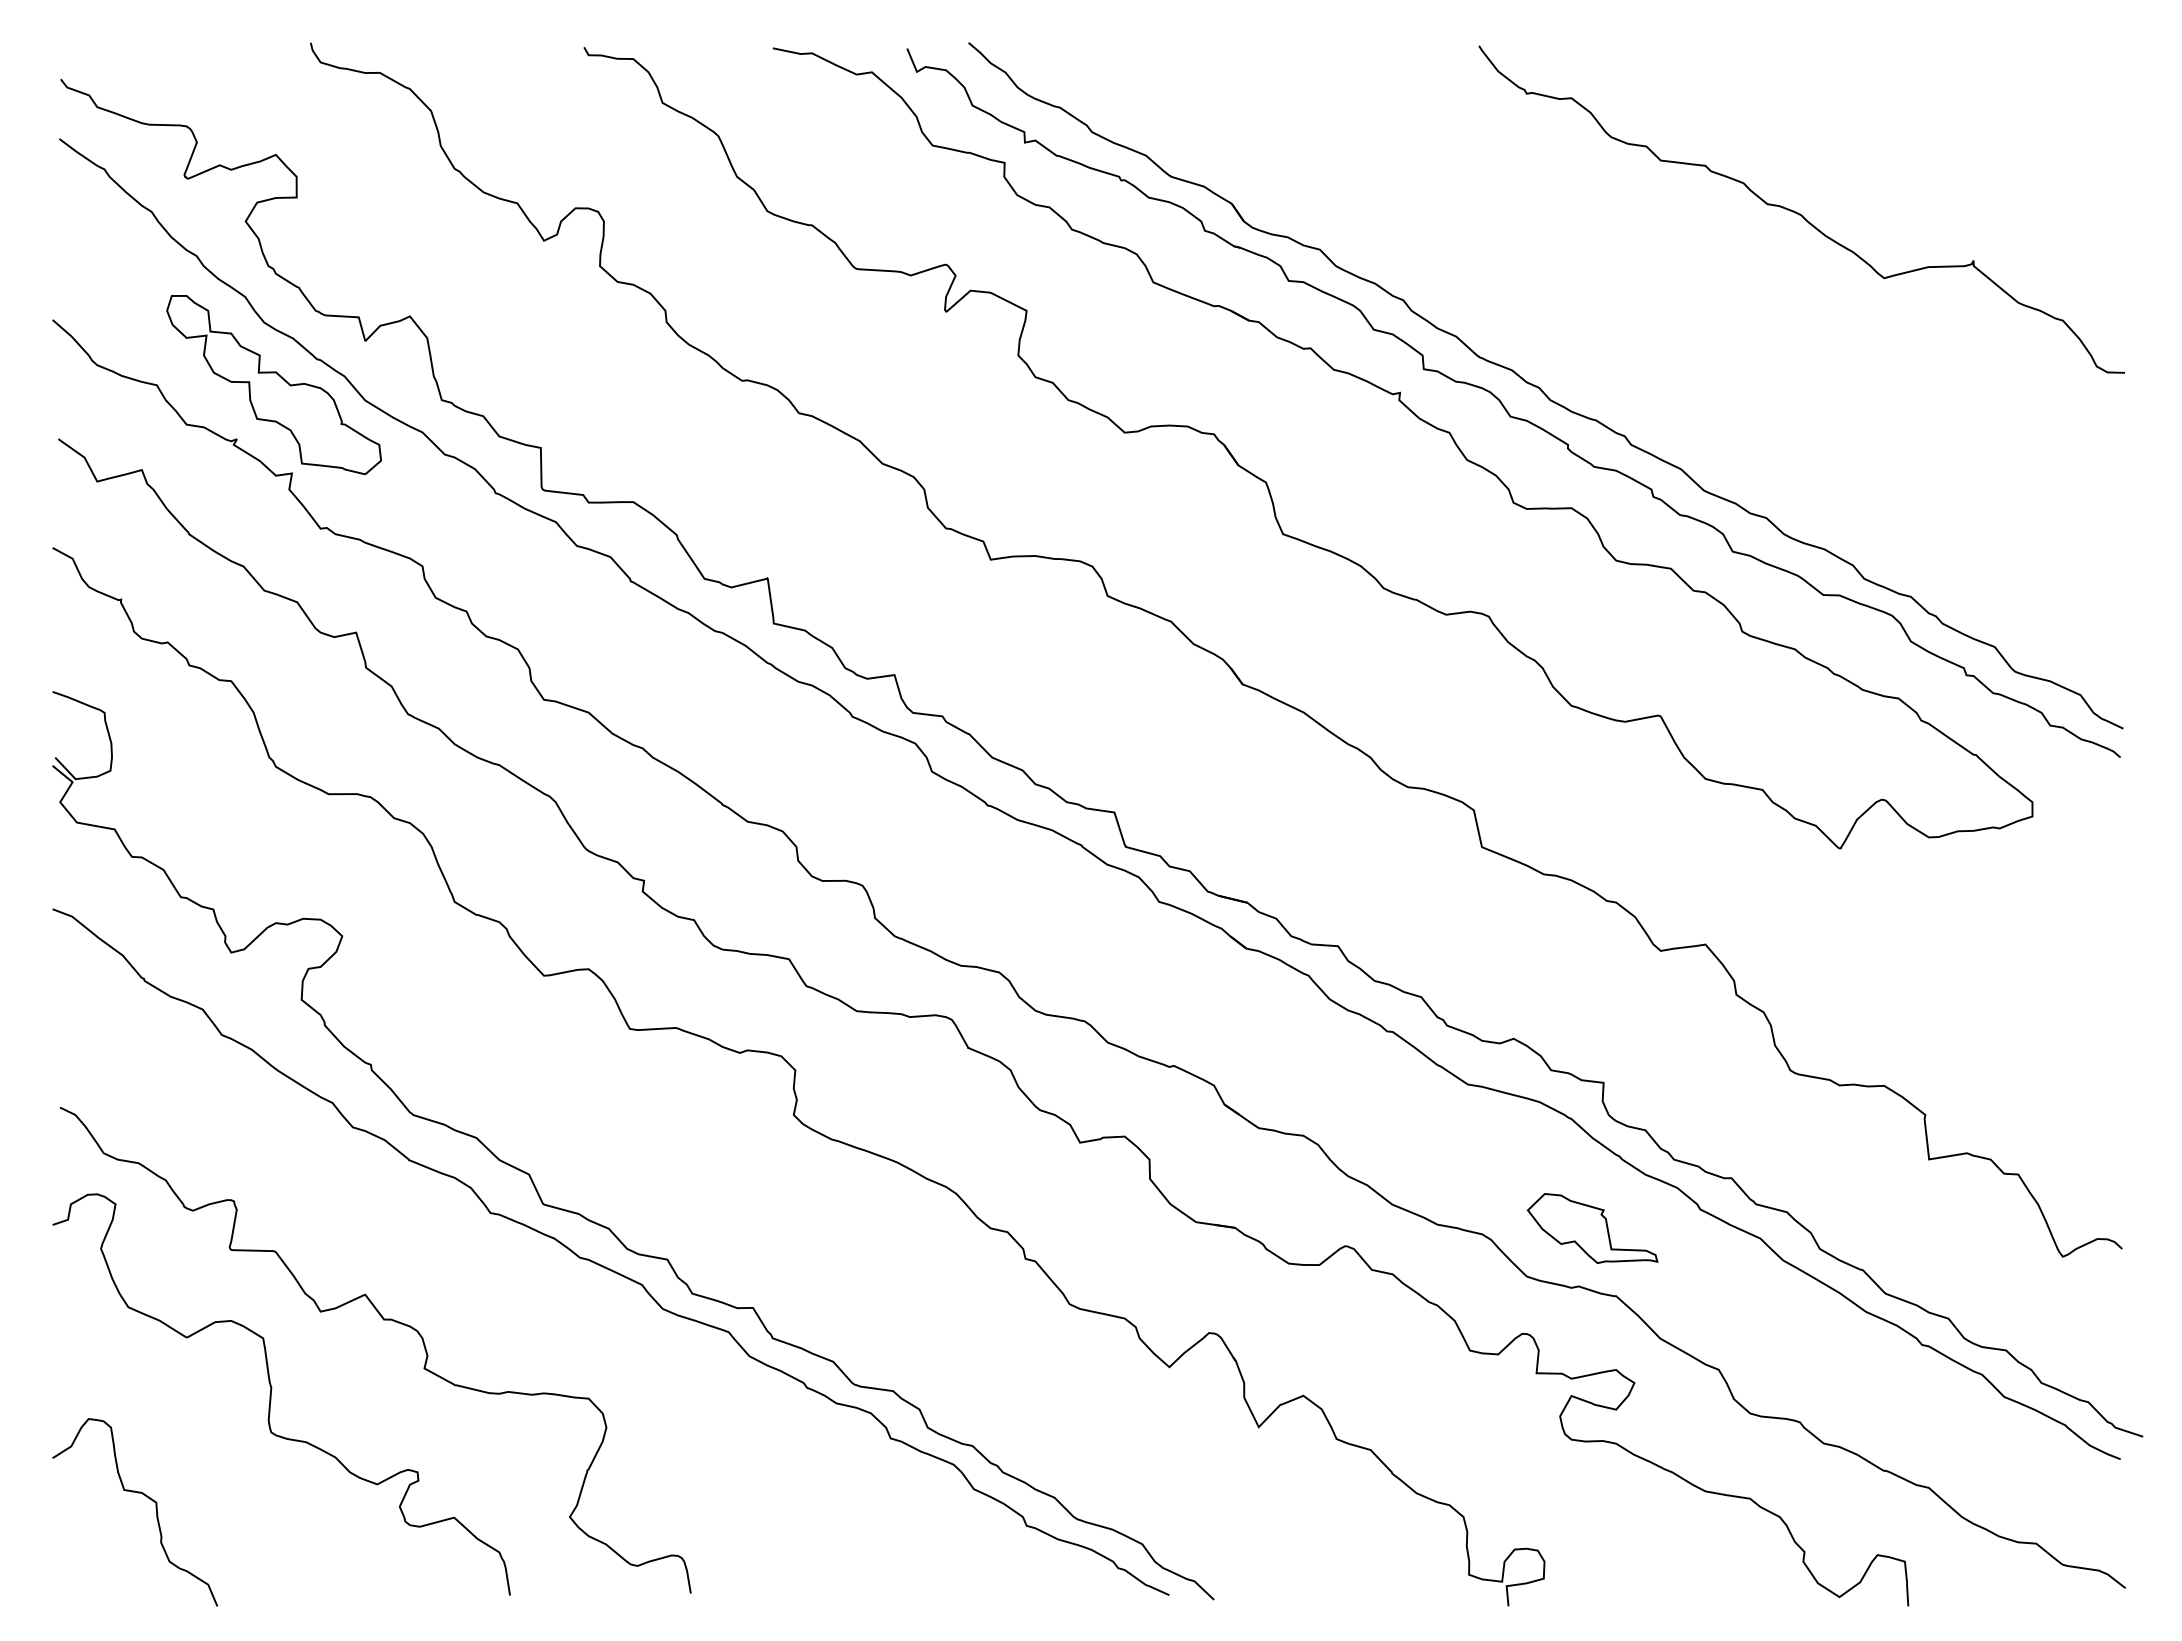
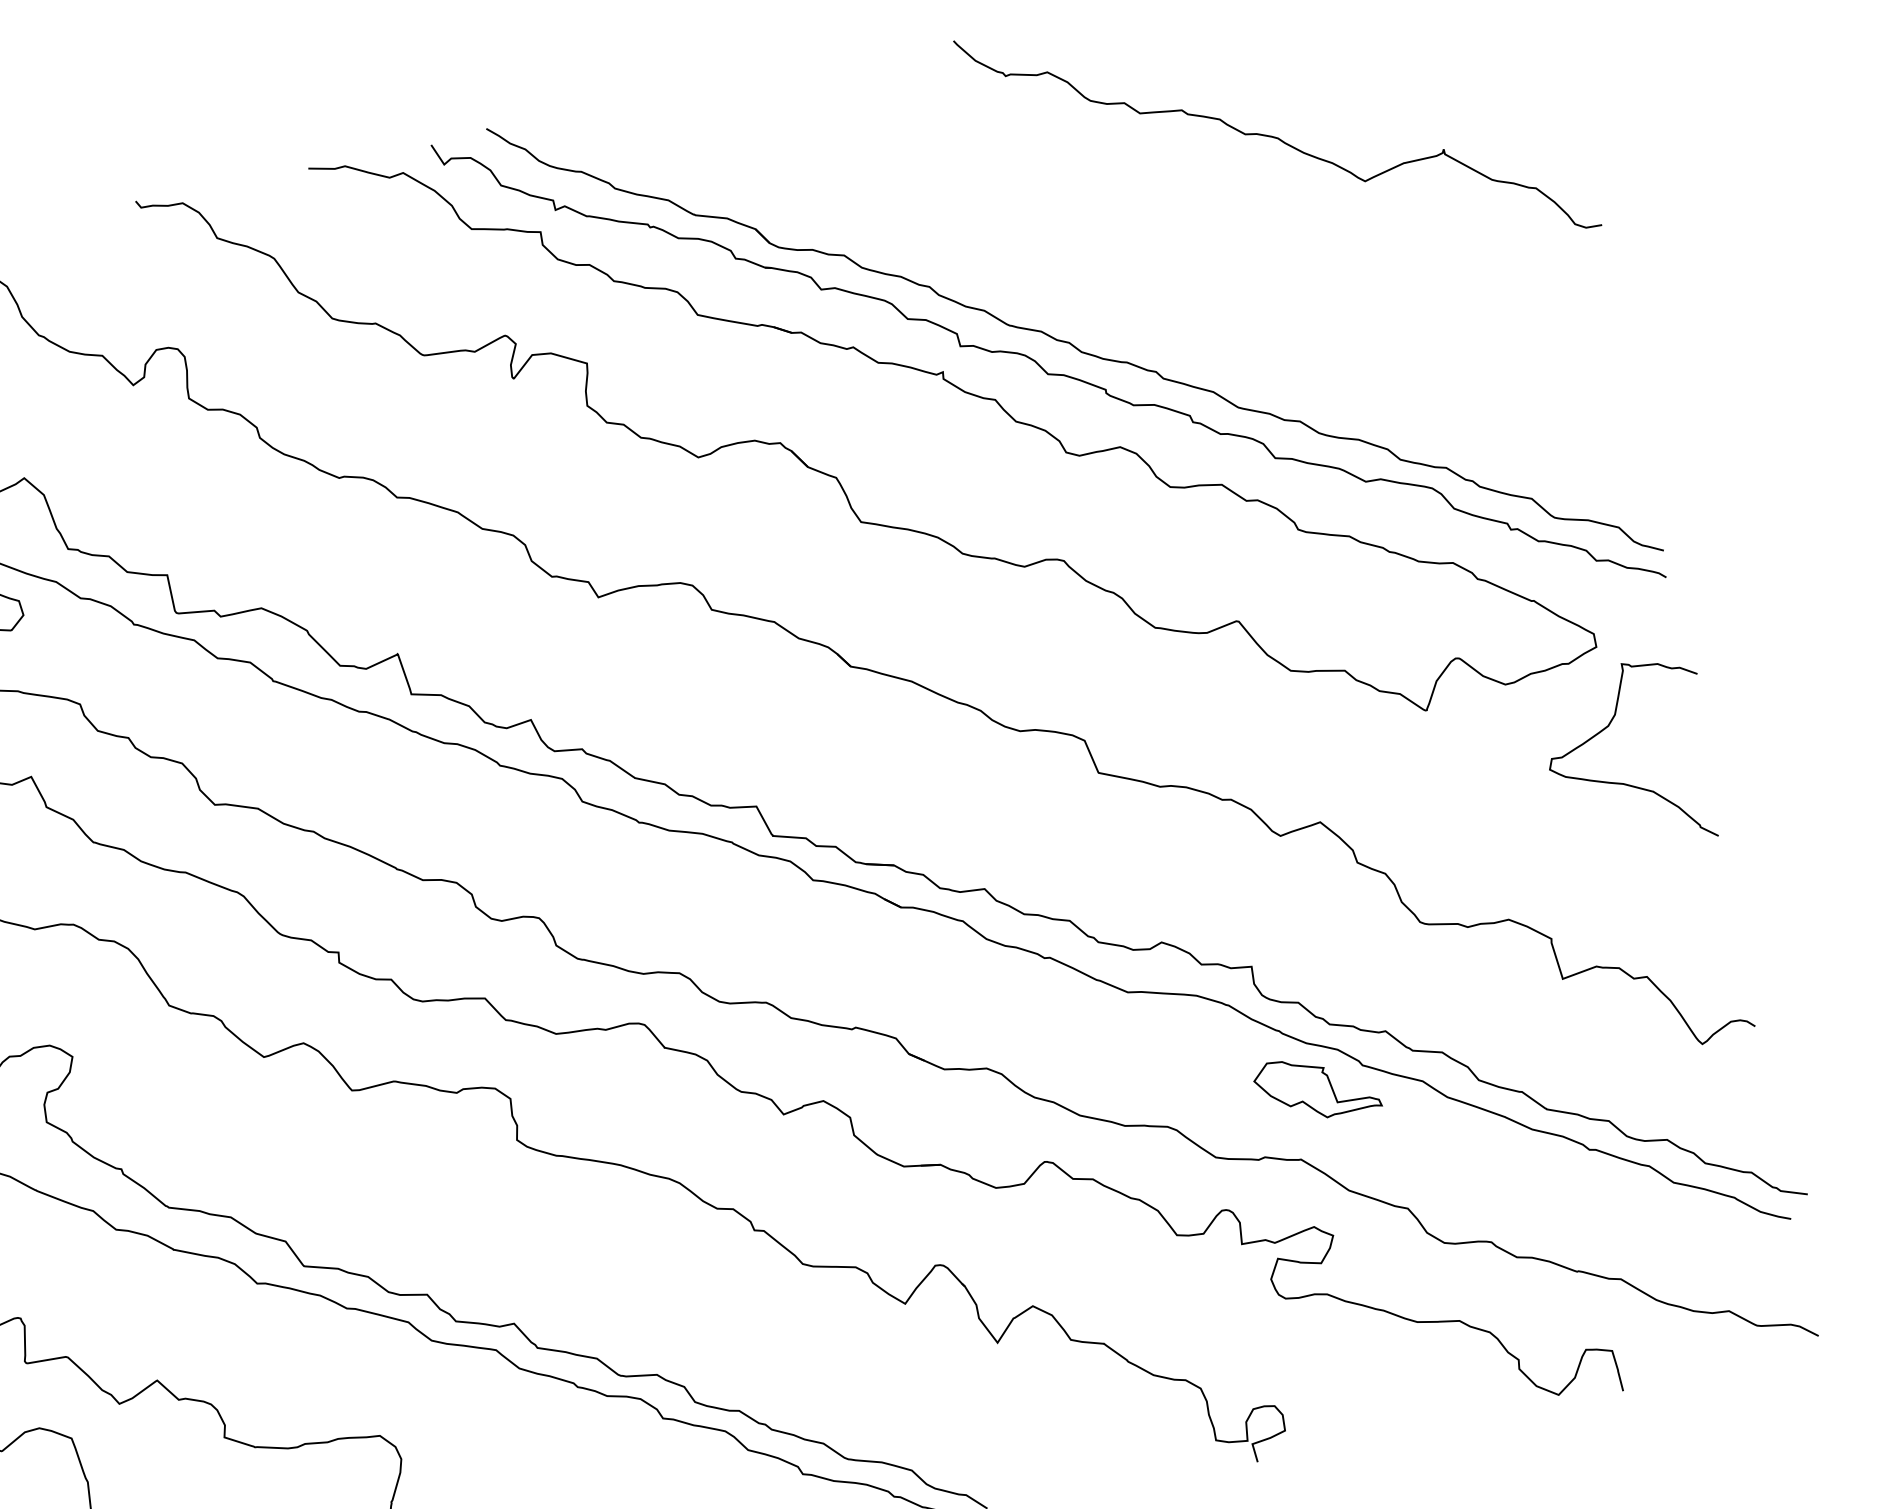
curve: (2033, 965) -> (1623, 783), added
part: (1592, 1228) -> (1316, 1086), moved

